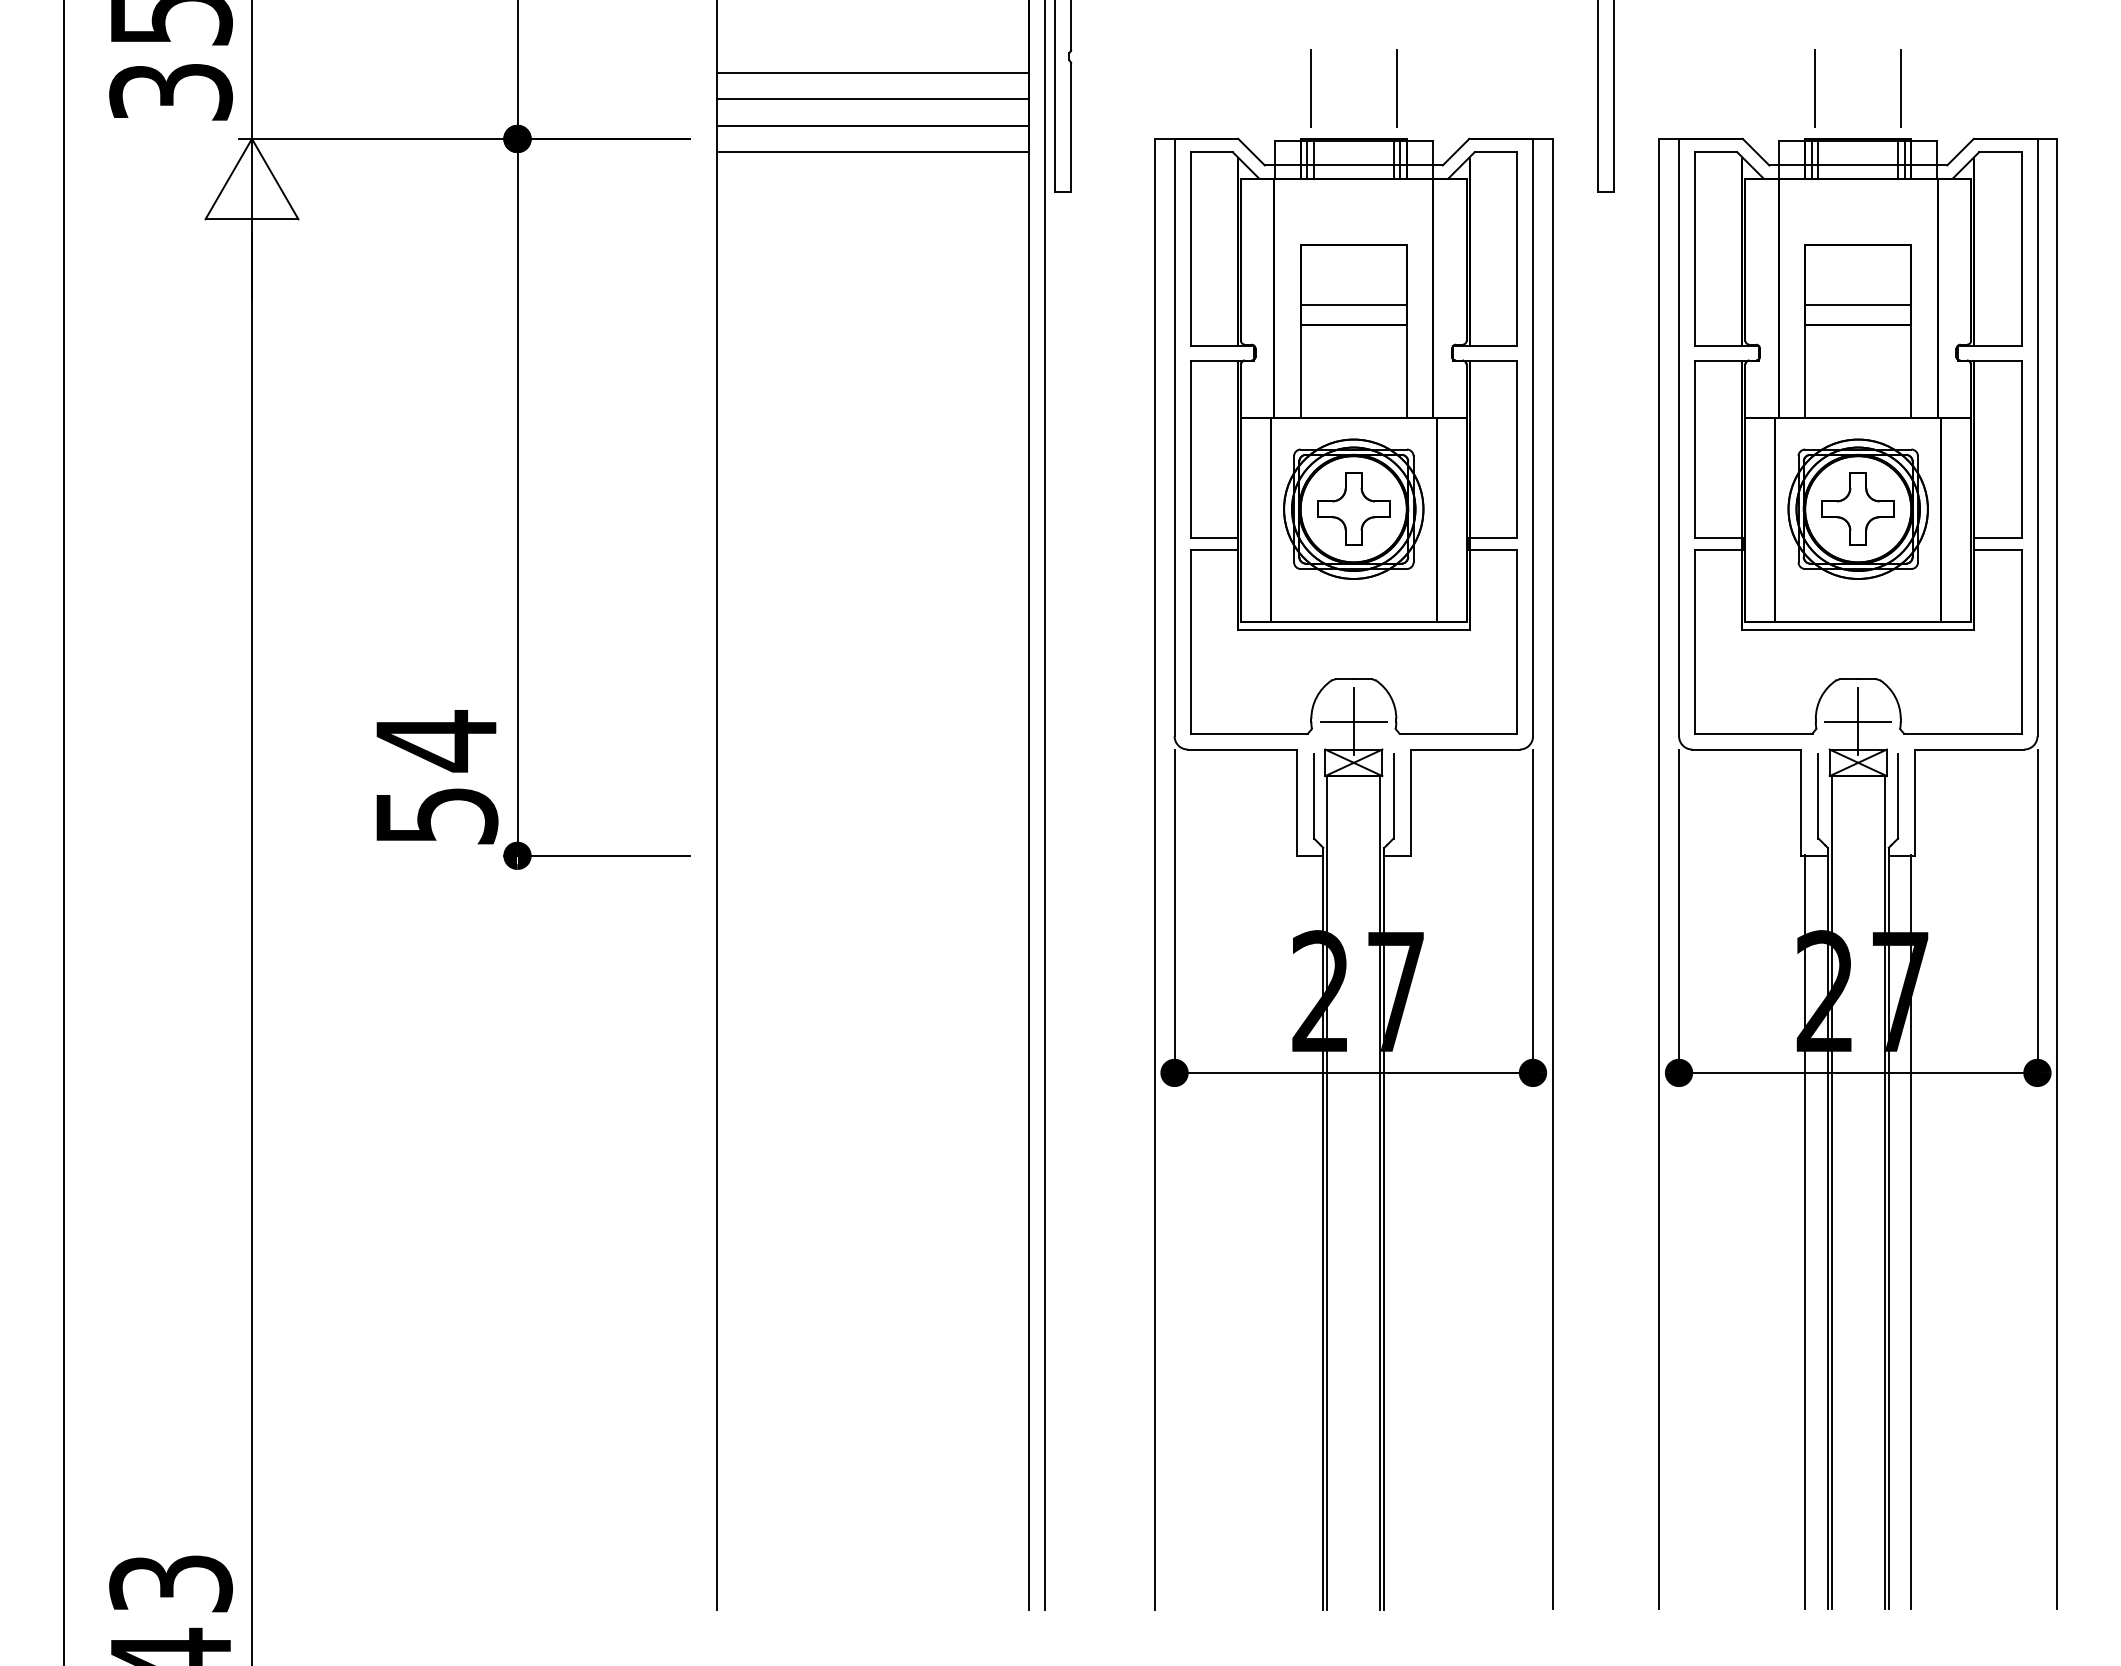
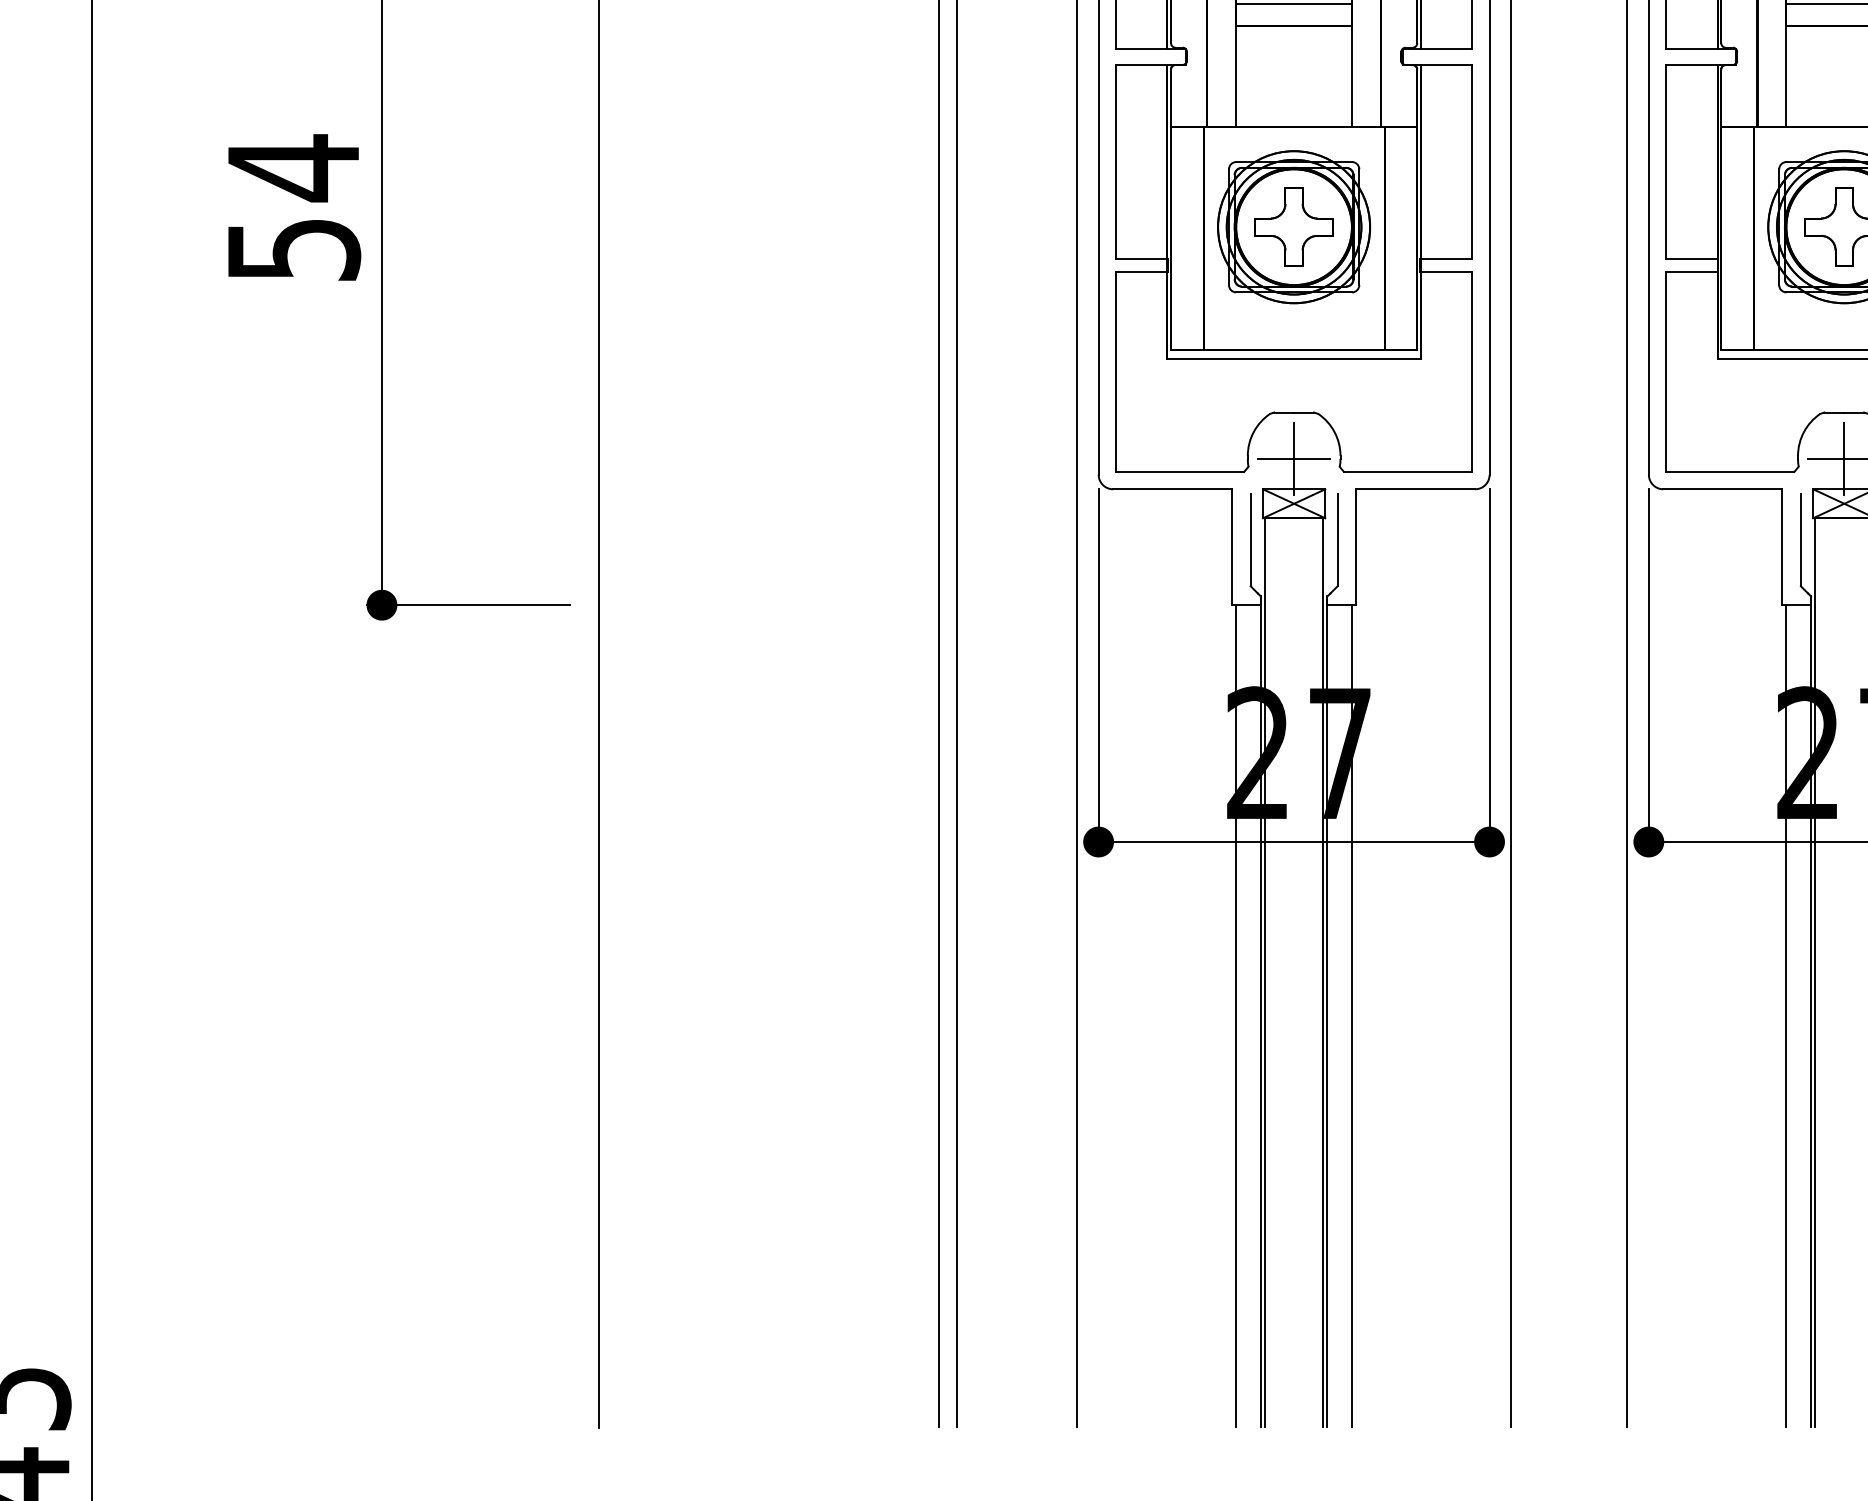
text: (437, 777) -> (294, 207), moved
line: (1300, 1232) -> (1235, 1016), added
line: (1406, 1232) -> (1351, 1016), added

